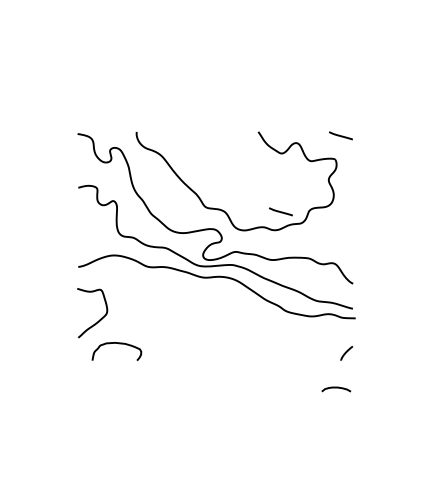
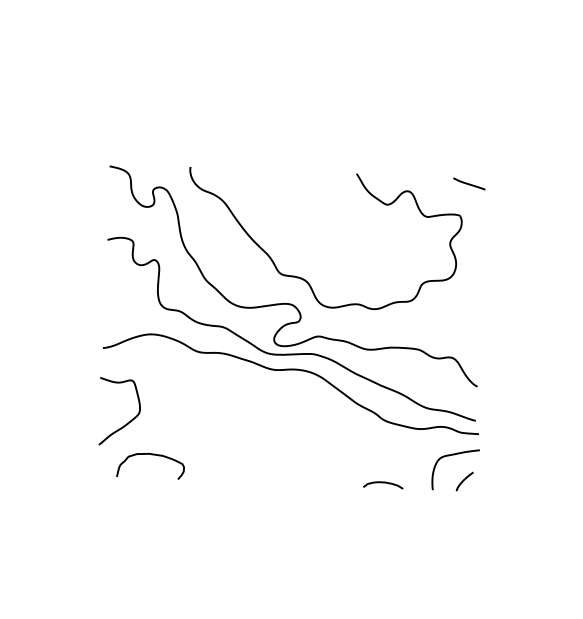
line: (280, 211) -> (382, 283), removed
curve: (336, 335) -> (451, 456), added
curve: (336, 388) -> (383, 483), moved

